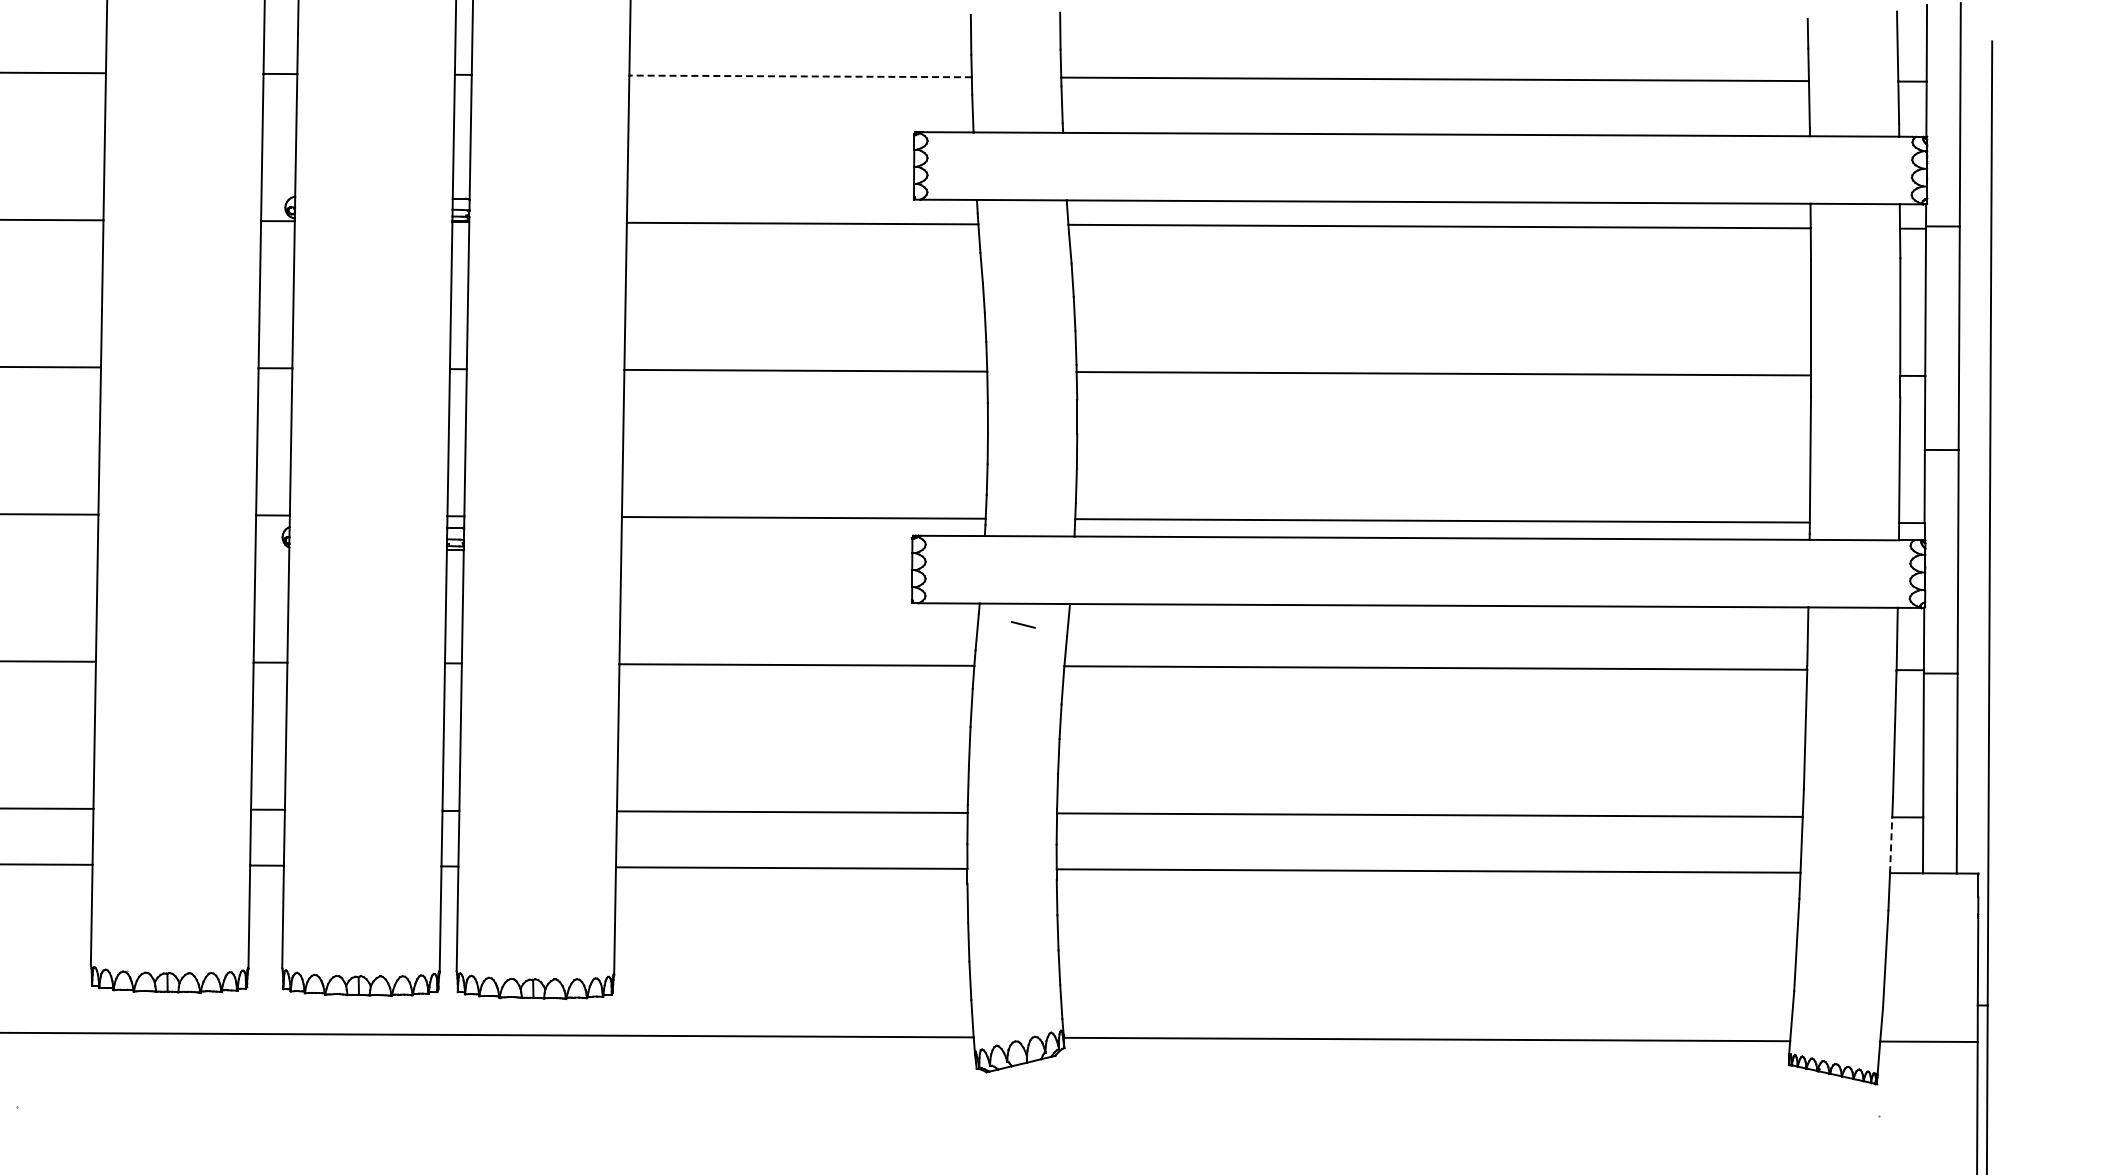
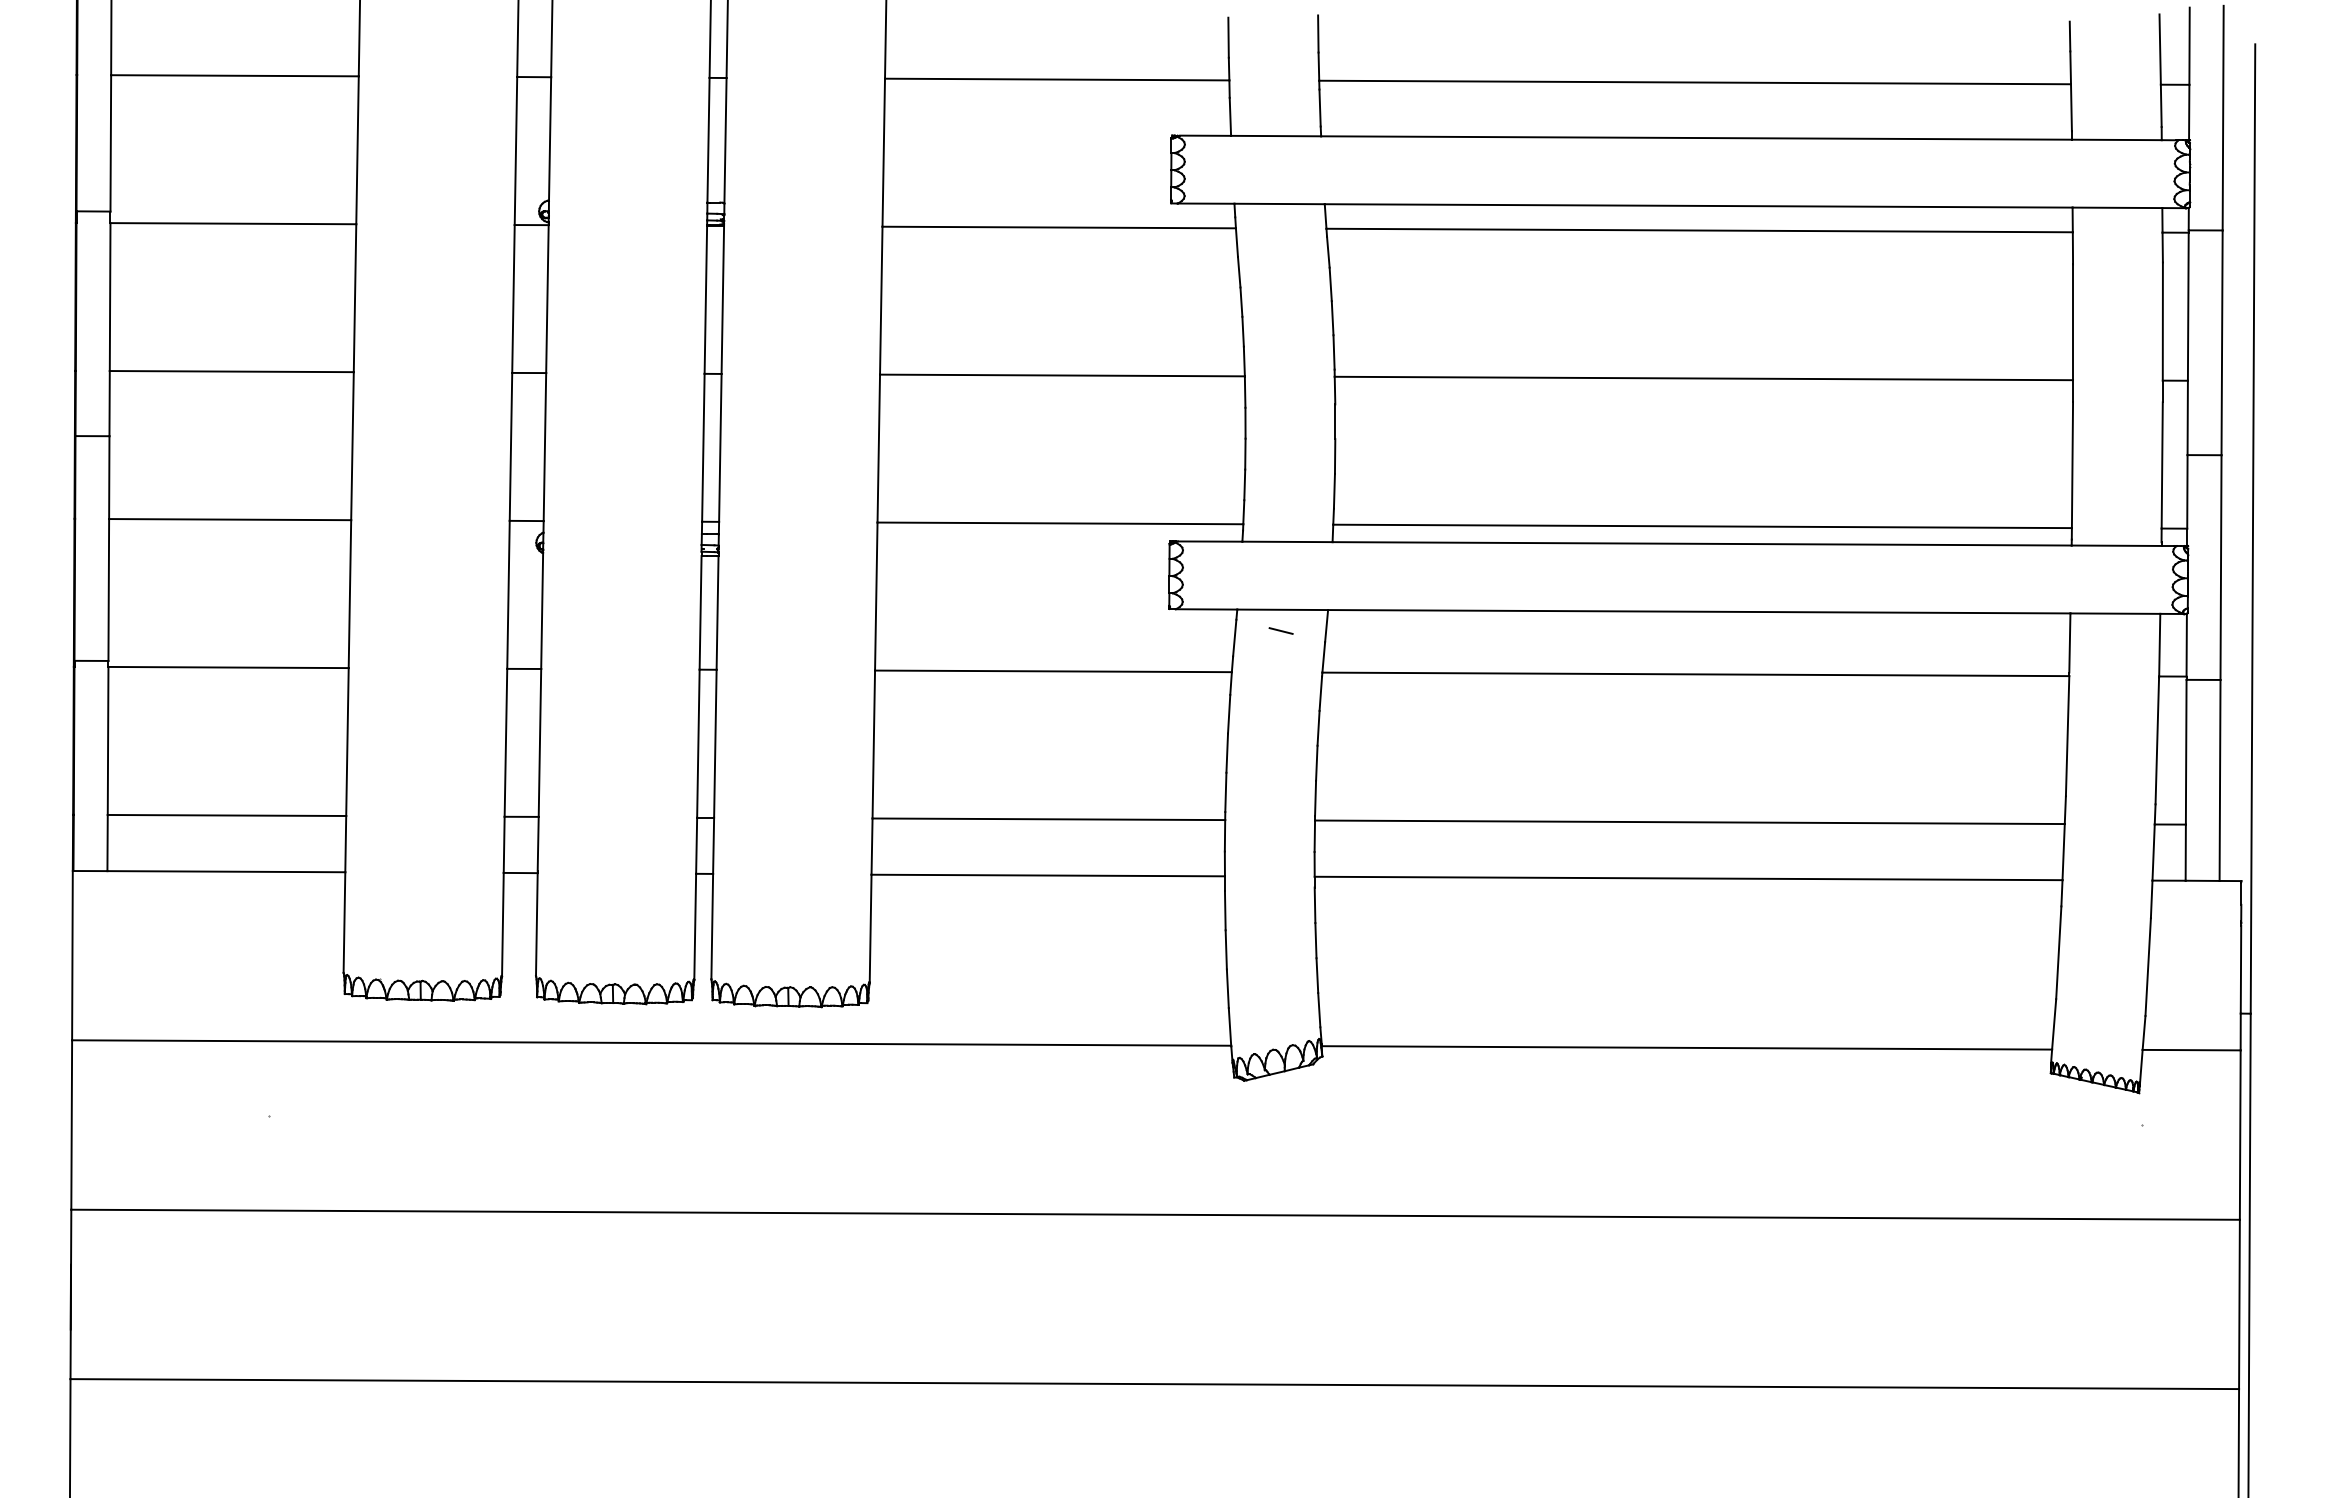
line: (799, 76) -> (1056, 79), dashed -> solid
line: (1891, 845) -> (2153, 852), dashed -> solid

